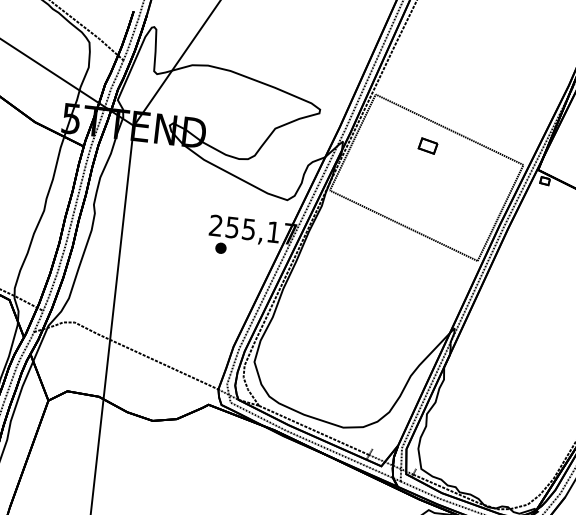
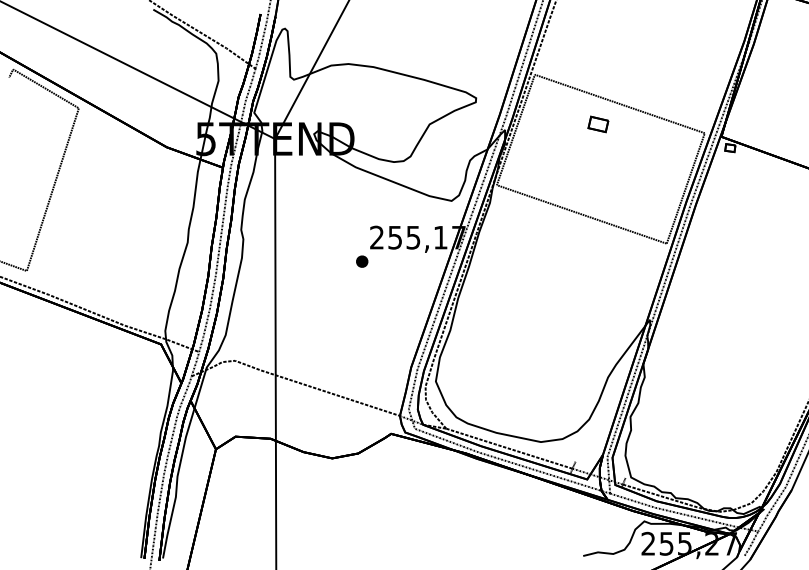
part: (221, 248) -> (362, 261), moved

